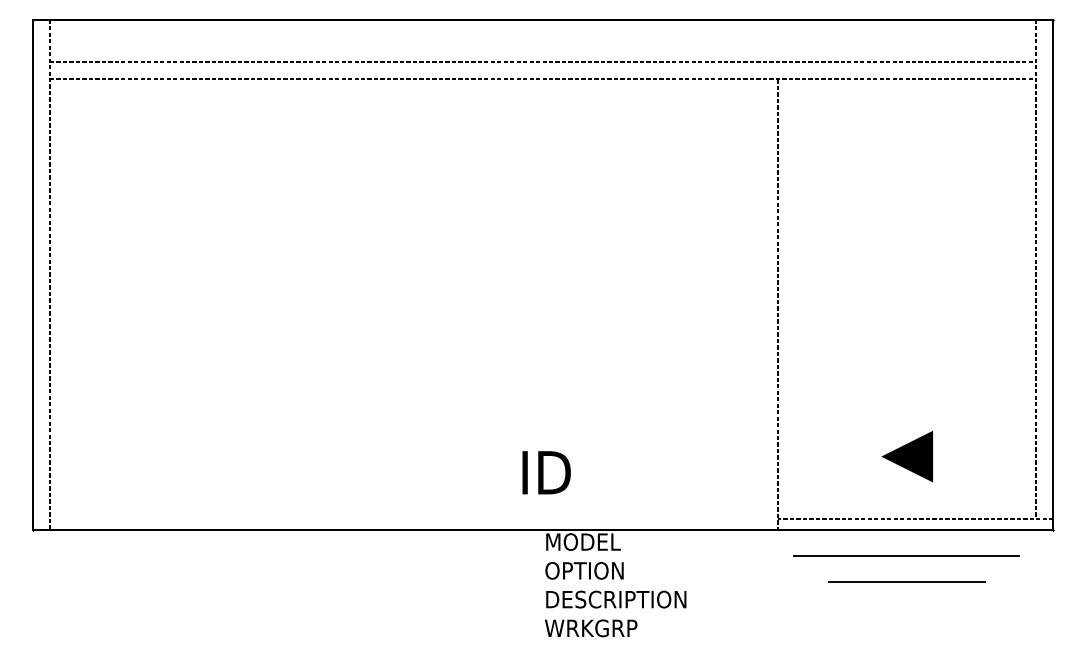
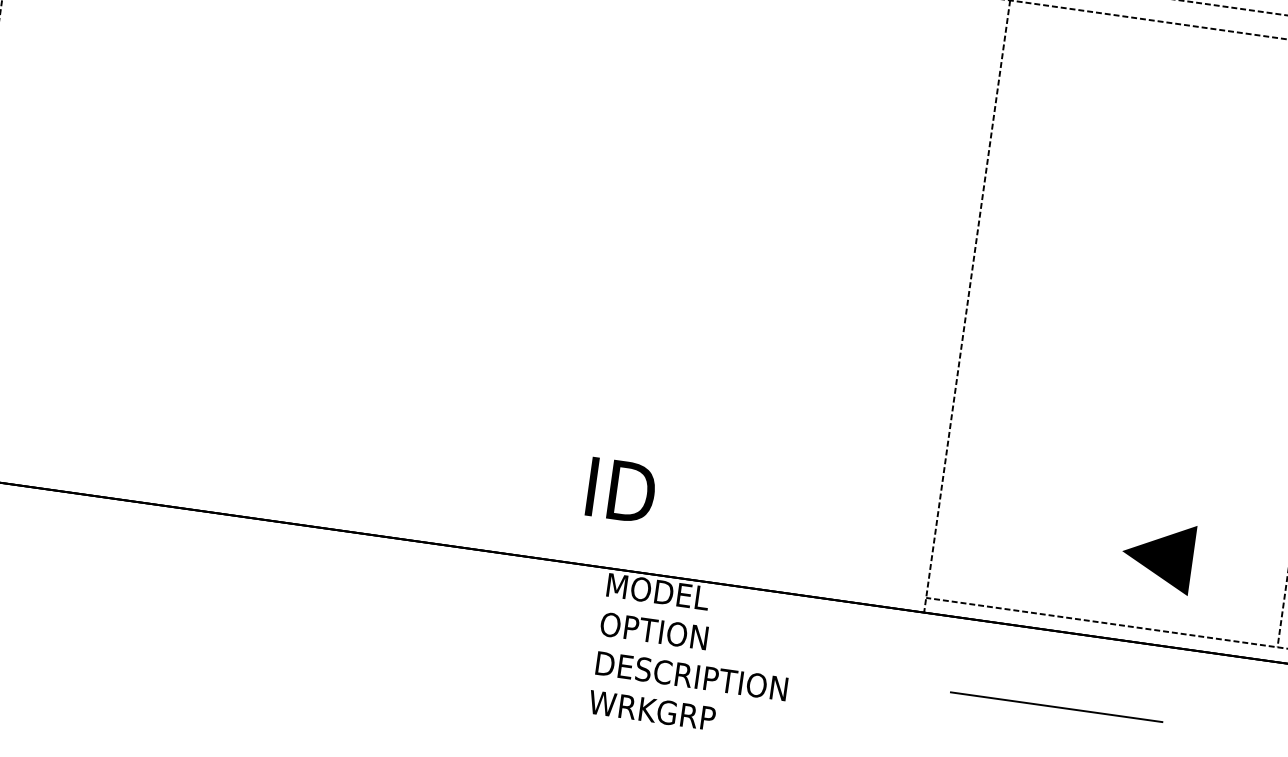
line: (906, 456) -> (1156, 555), moved
line: (906, 556) -> (1094, 673), removed
line: (906, 581) -> (1056, 706), moved

